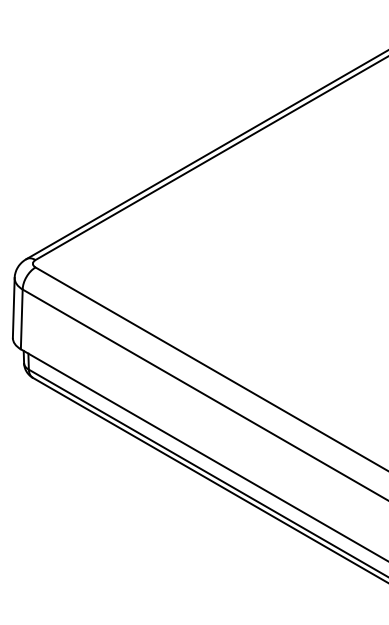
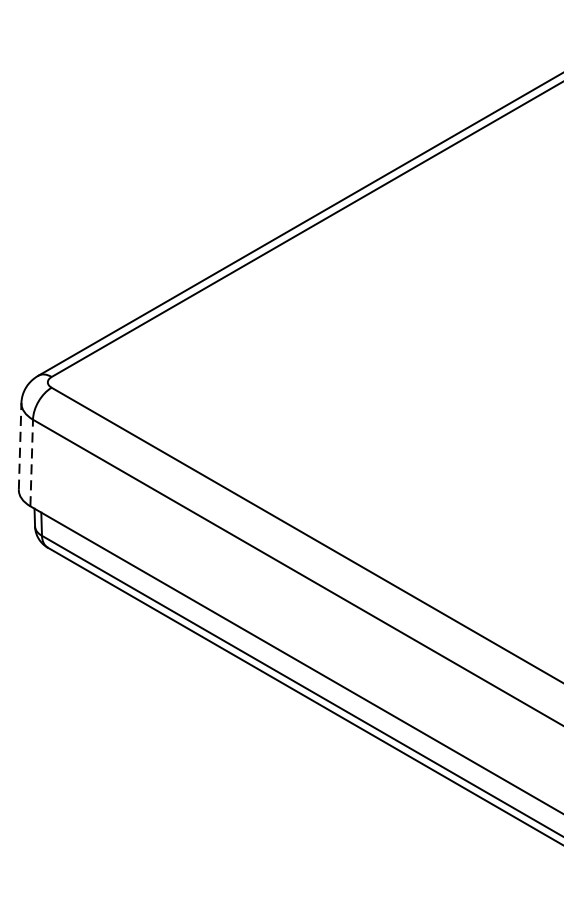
line: (13, 307) -> (19, 445), solid -> dashed
line: (21, 319) -> (31, 463), solid -> dashed

